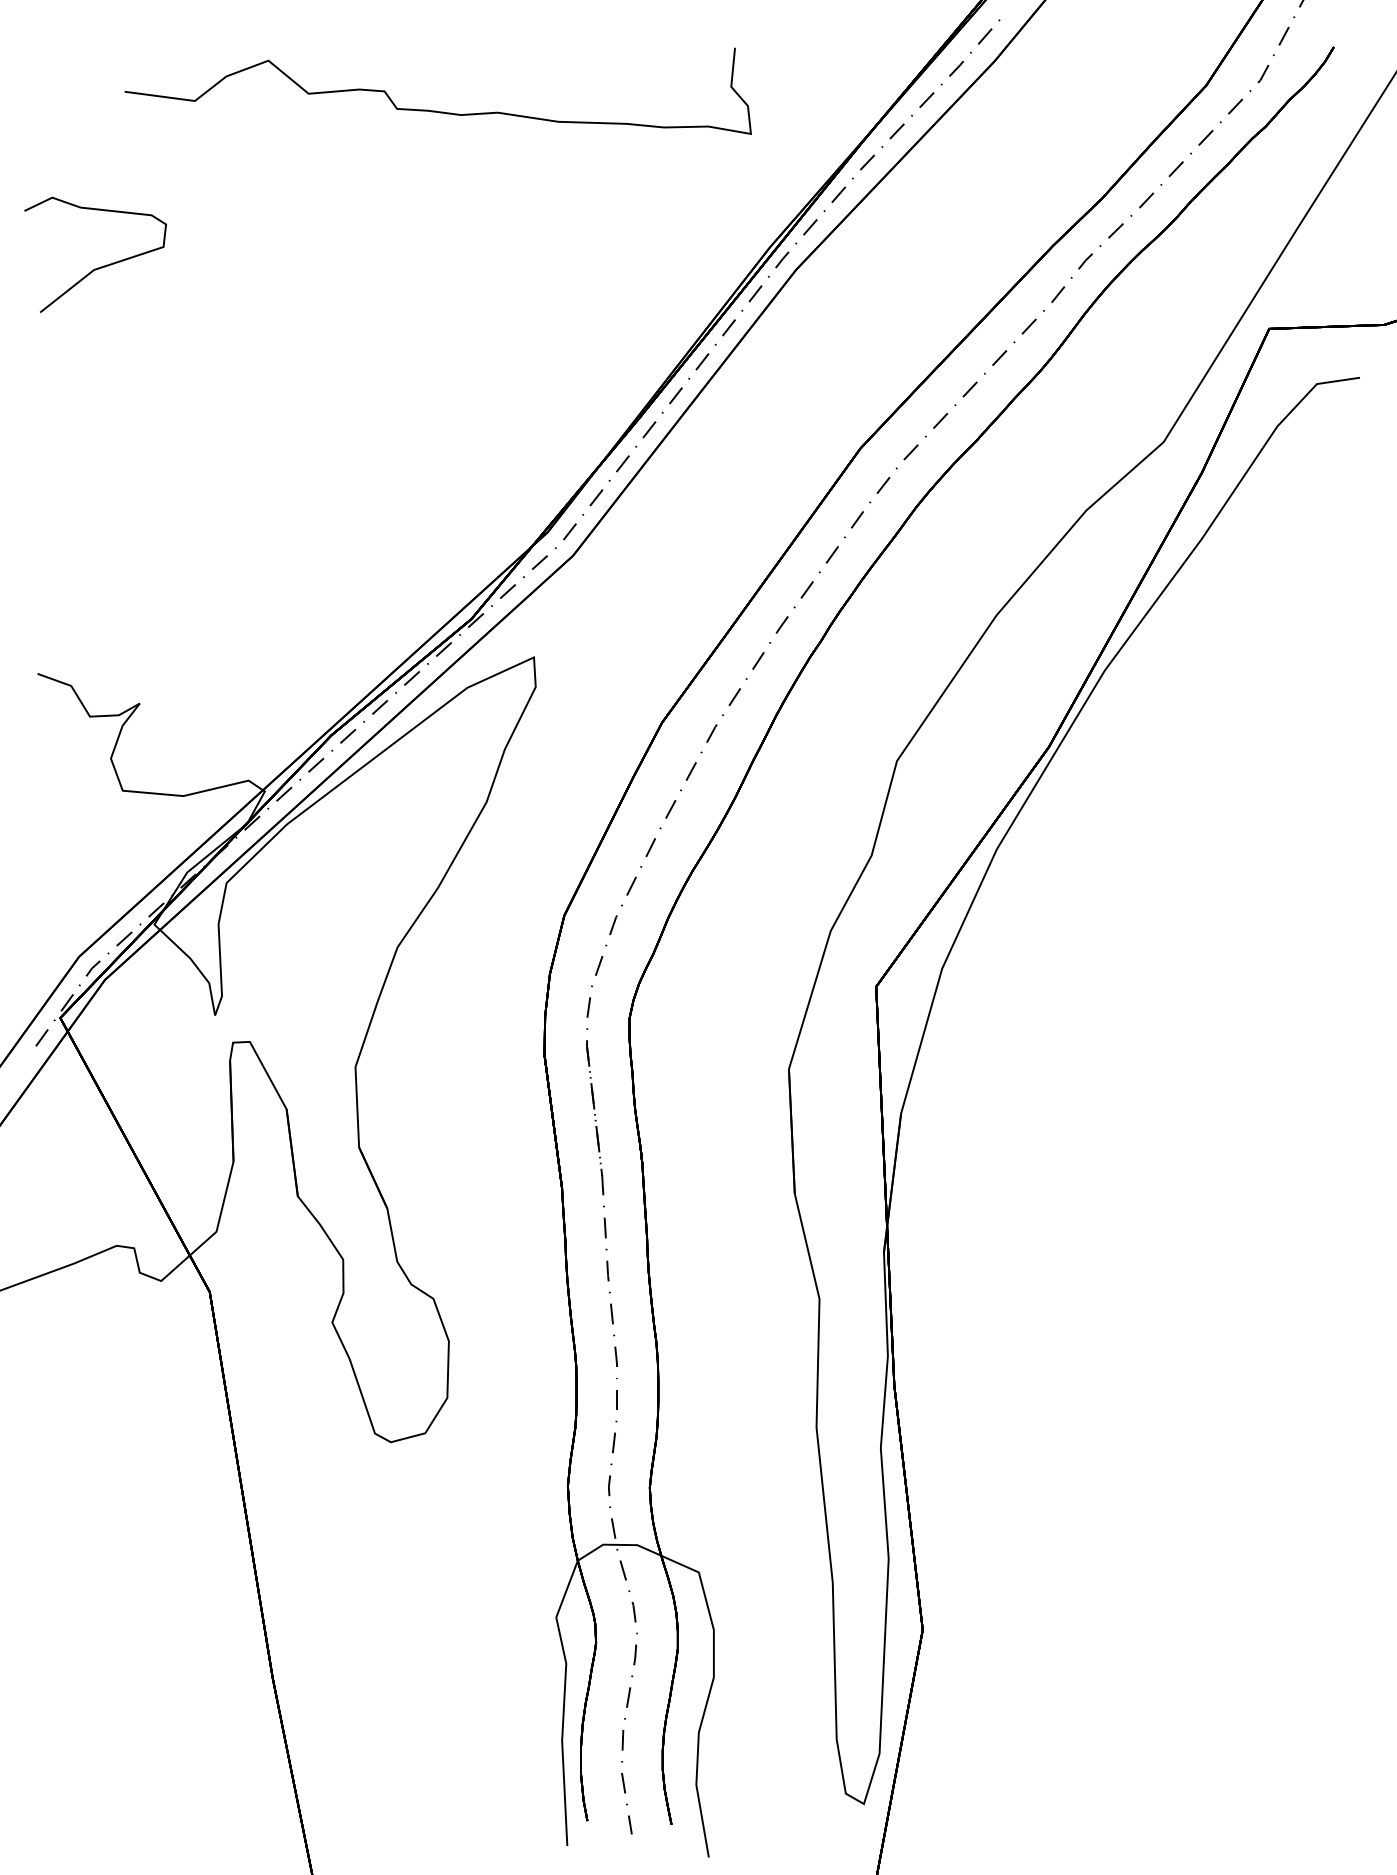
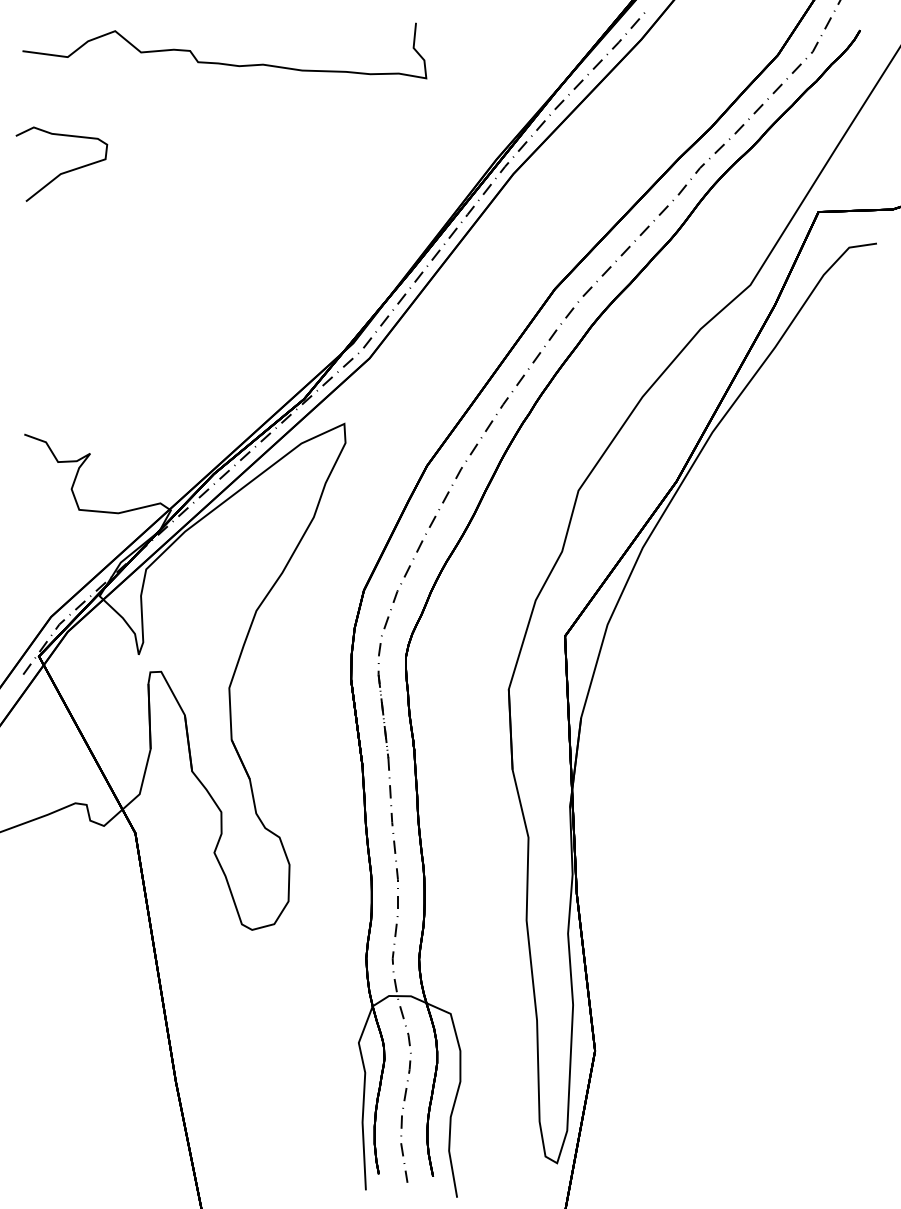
curve: (431, 109) -> (220, 62), moved

